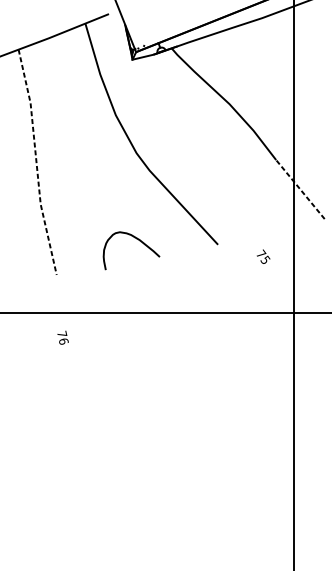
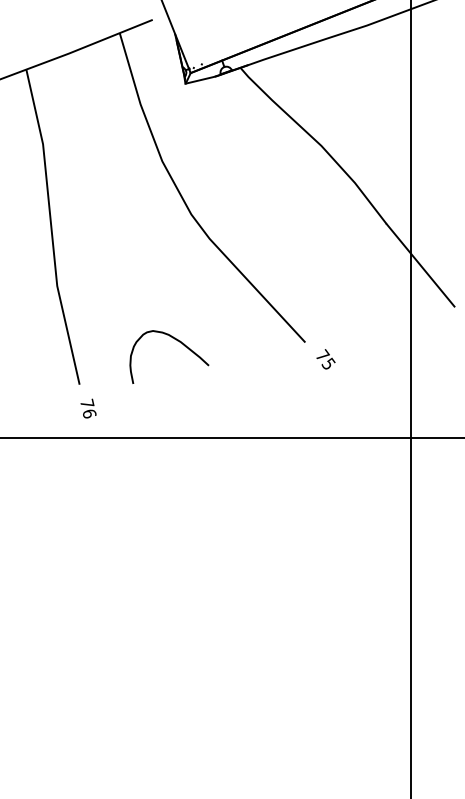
line: (36, 162) -> (51, 227), dashed -> solid
line: (300, 188) -> (420, 264), dashed -> solid
curve: (137, 239) -> (177, 341), moved
text: (263, 256) -> (325, 359), moved
text: (63, 337) -> (88, 408), moved

